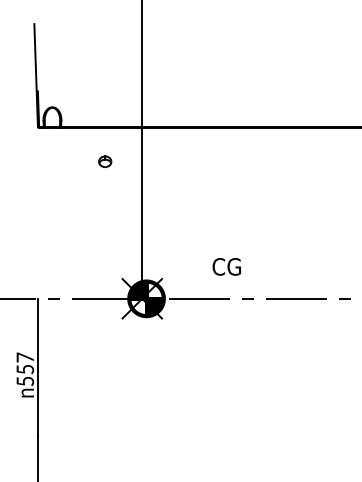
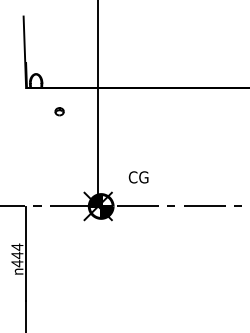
part: (105, 161) -> (59, 111), moved
text: (226, 267) -> (138, 177), moved
text: (25, 369) -> (17, 255), 557 -> 444

